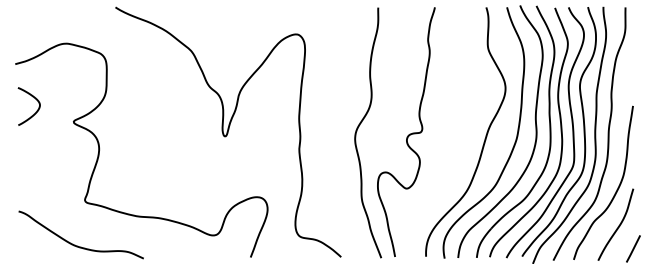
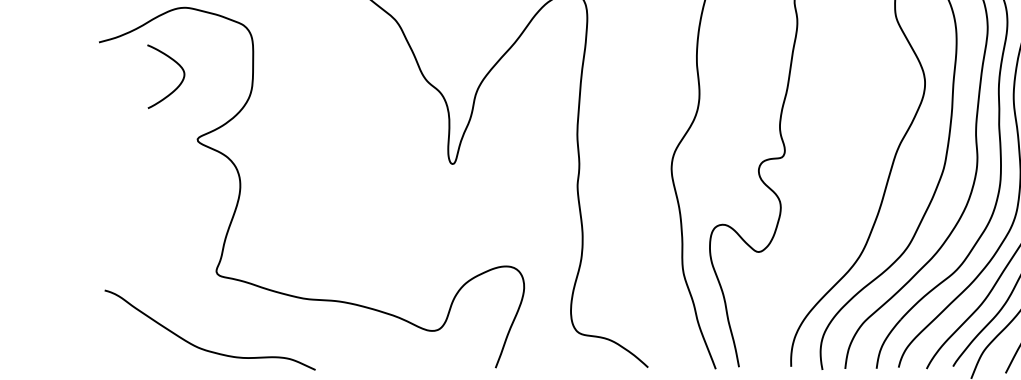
curve: (36, 110) -> (178, 83), moved

